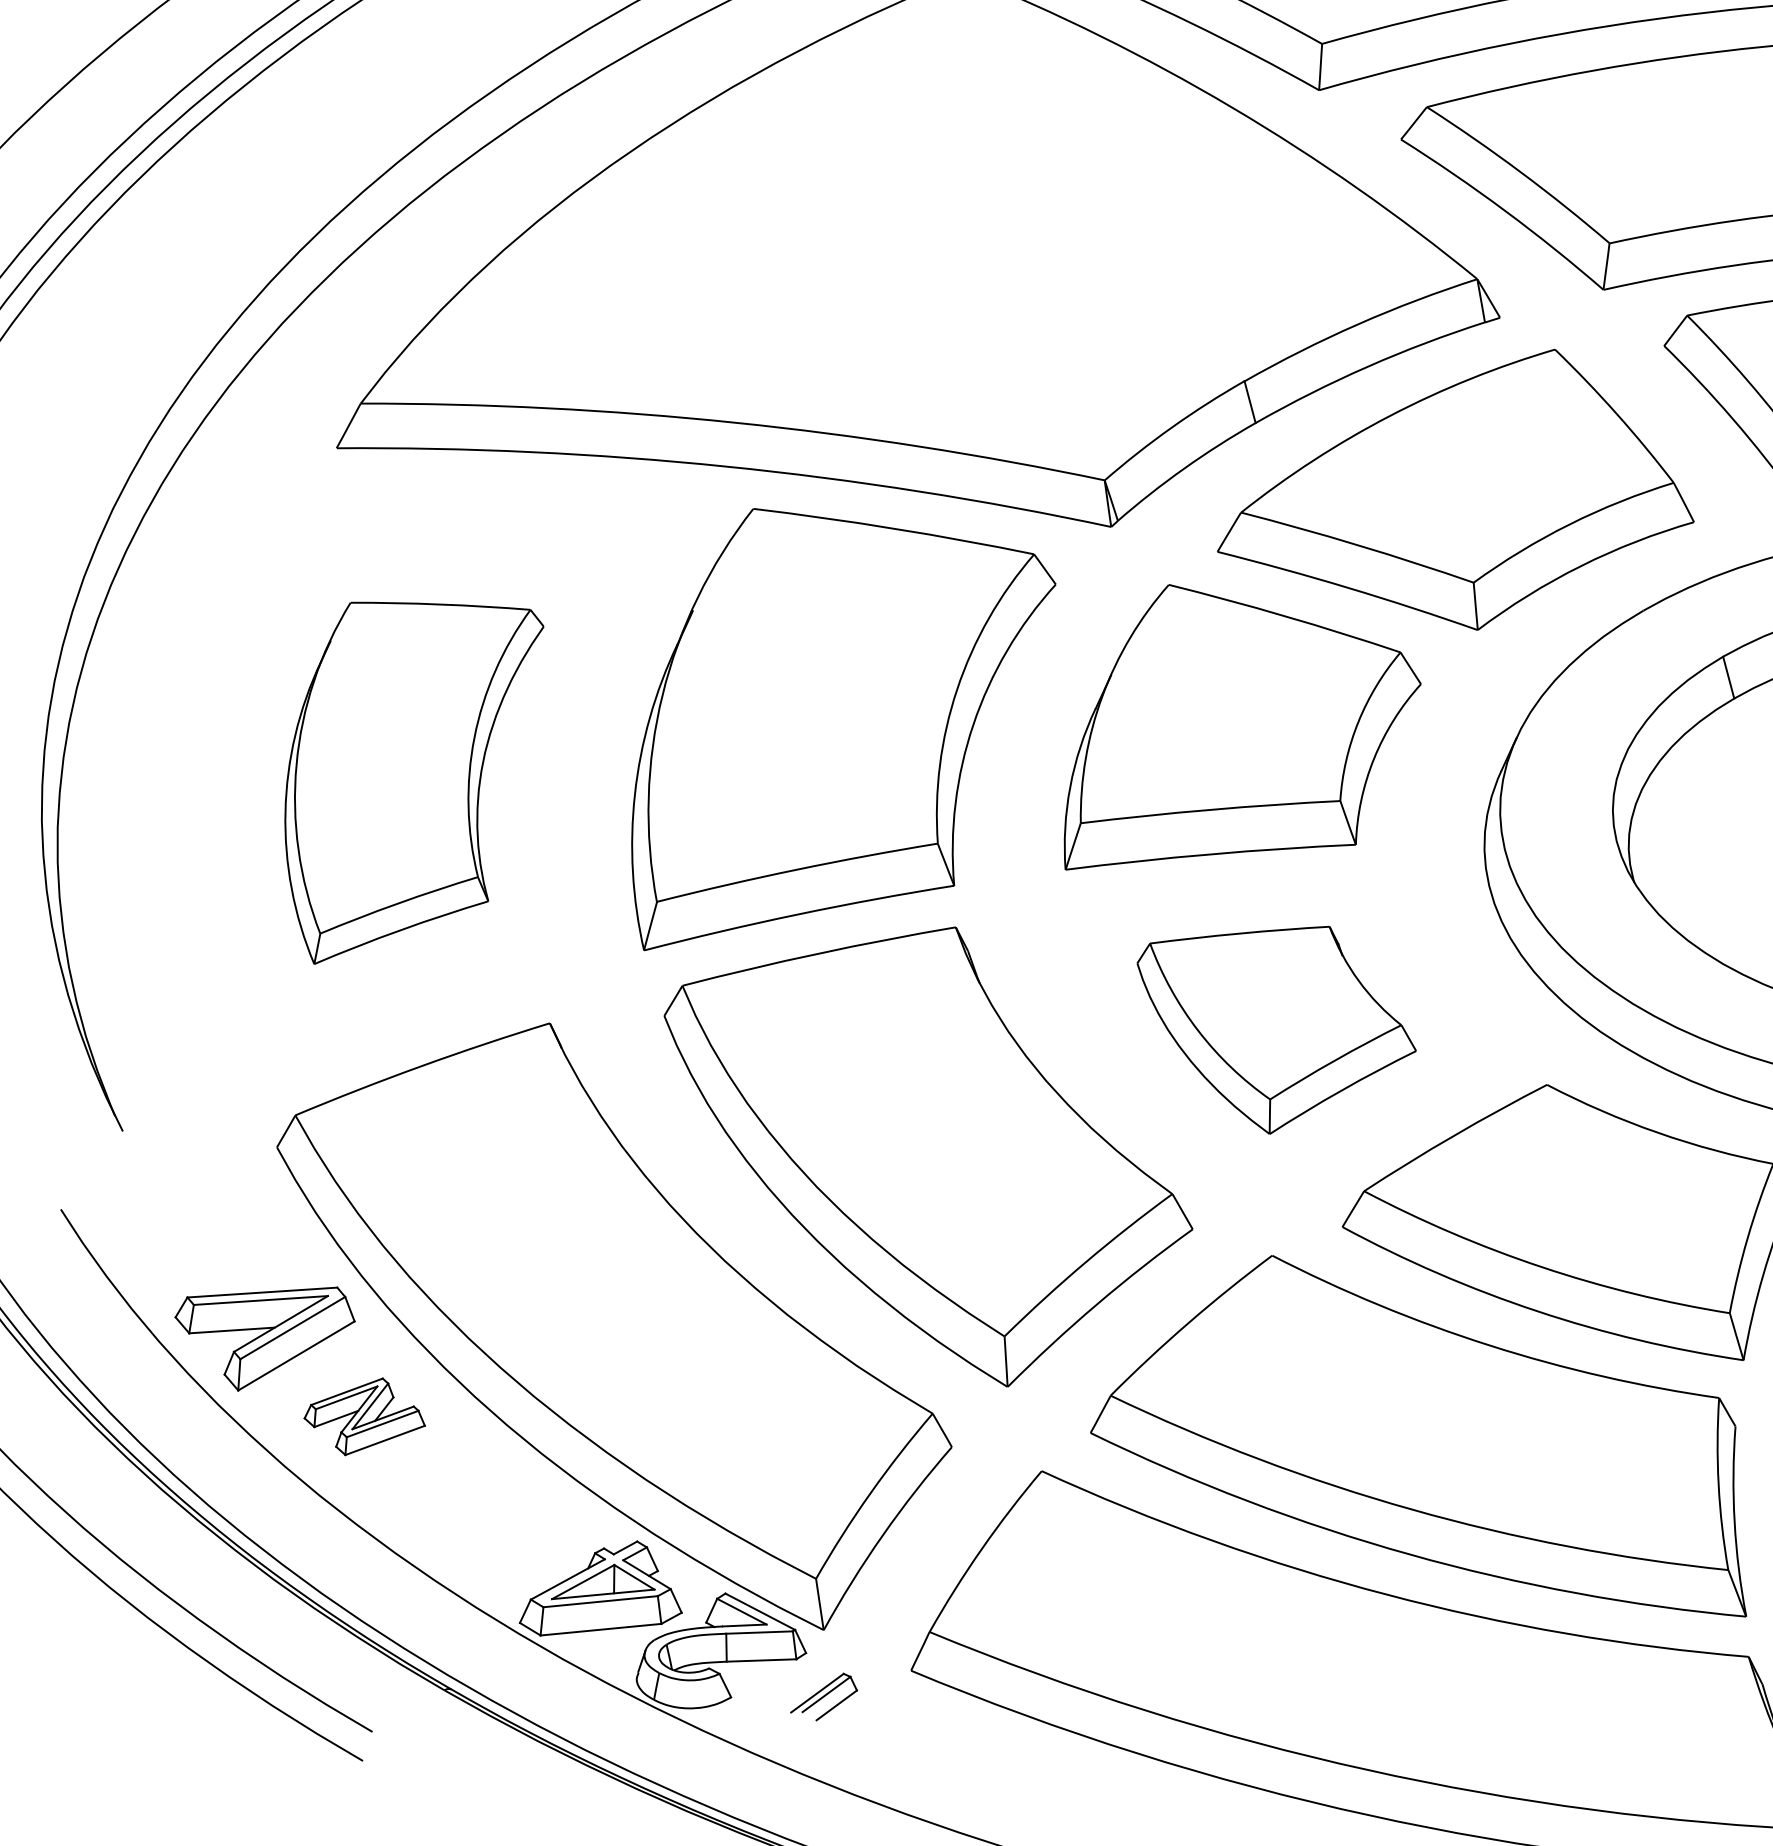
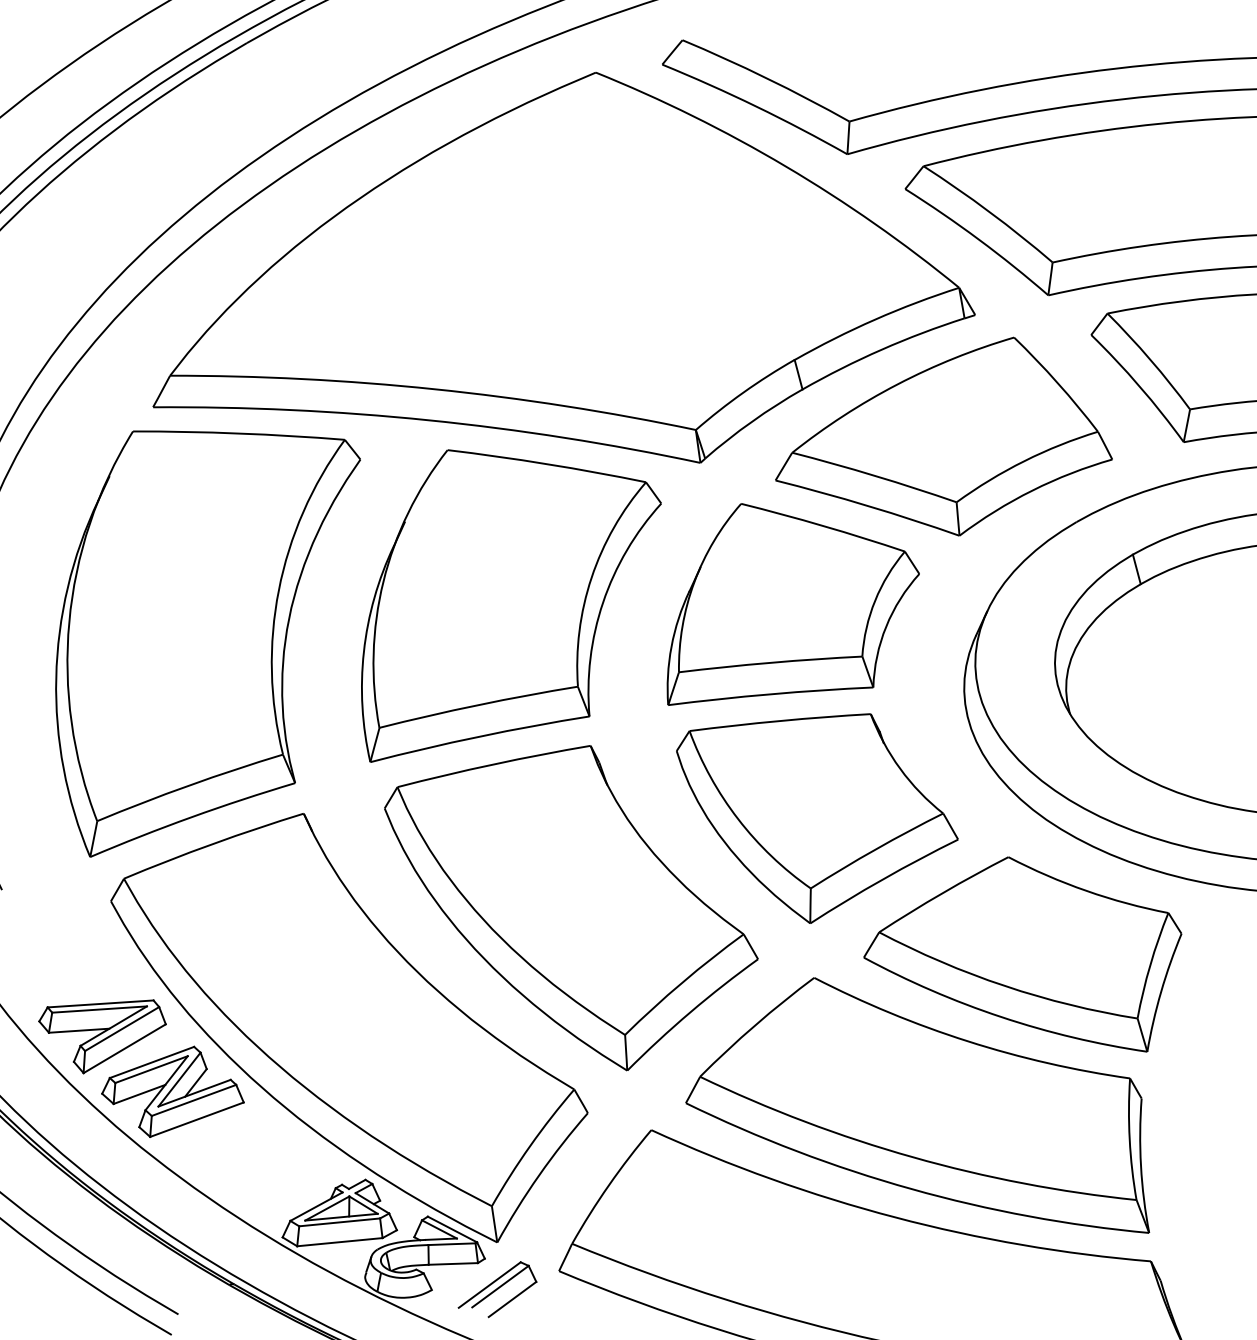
part: (413, 782) -> (207, 643), size x1.67
part: (1276, 1030) -> (817, 818), size x1.43
part: (364, 1416) -> (172, 1091), size x1.67
part: (823, 1696) -> (497, 1289), size x1.67

